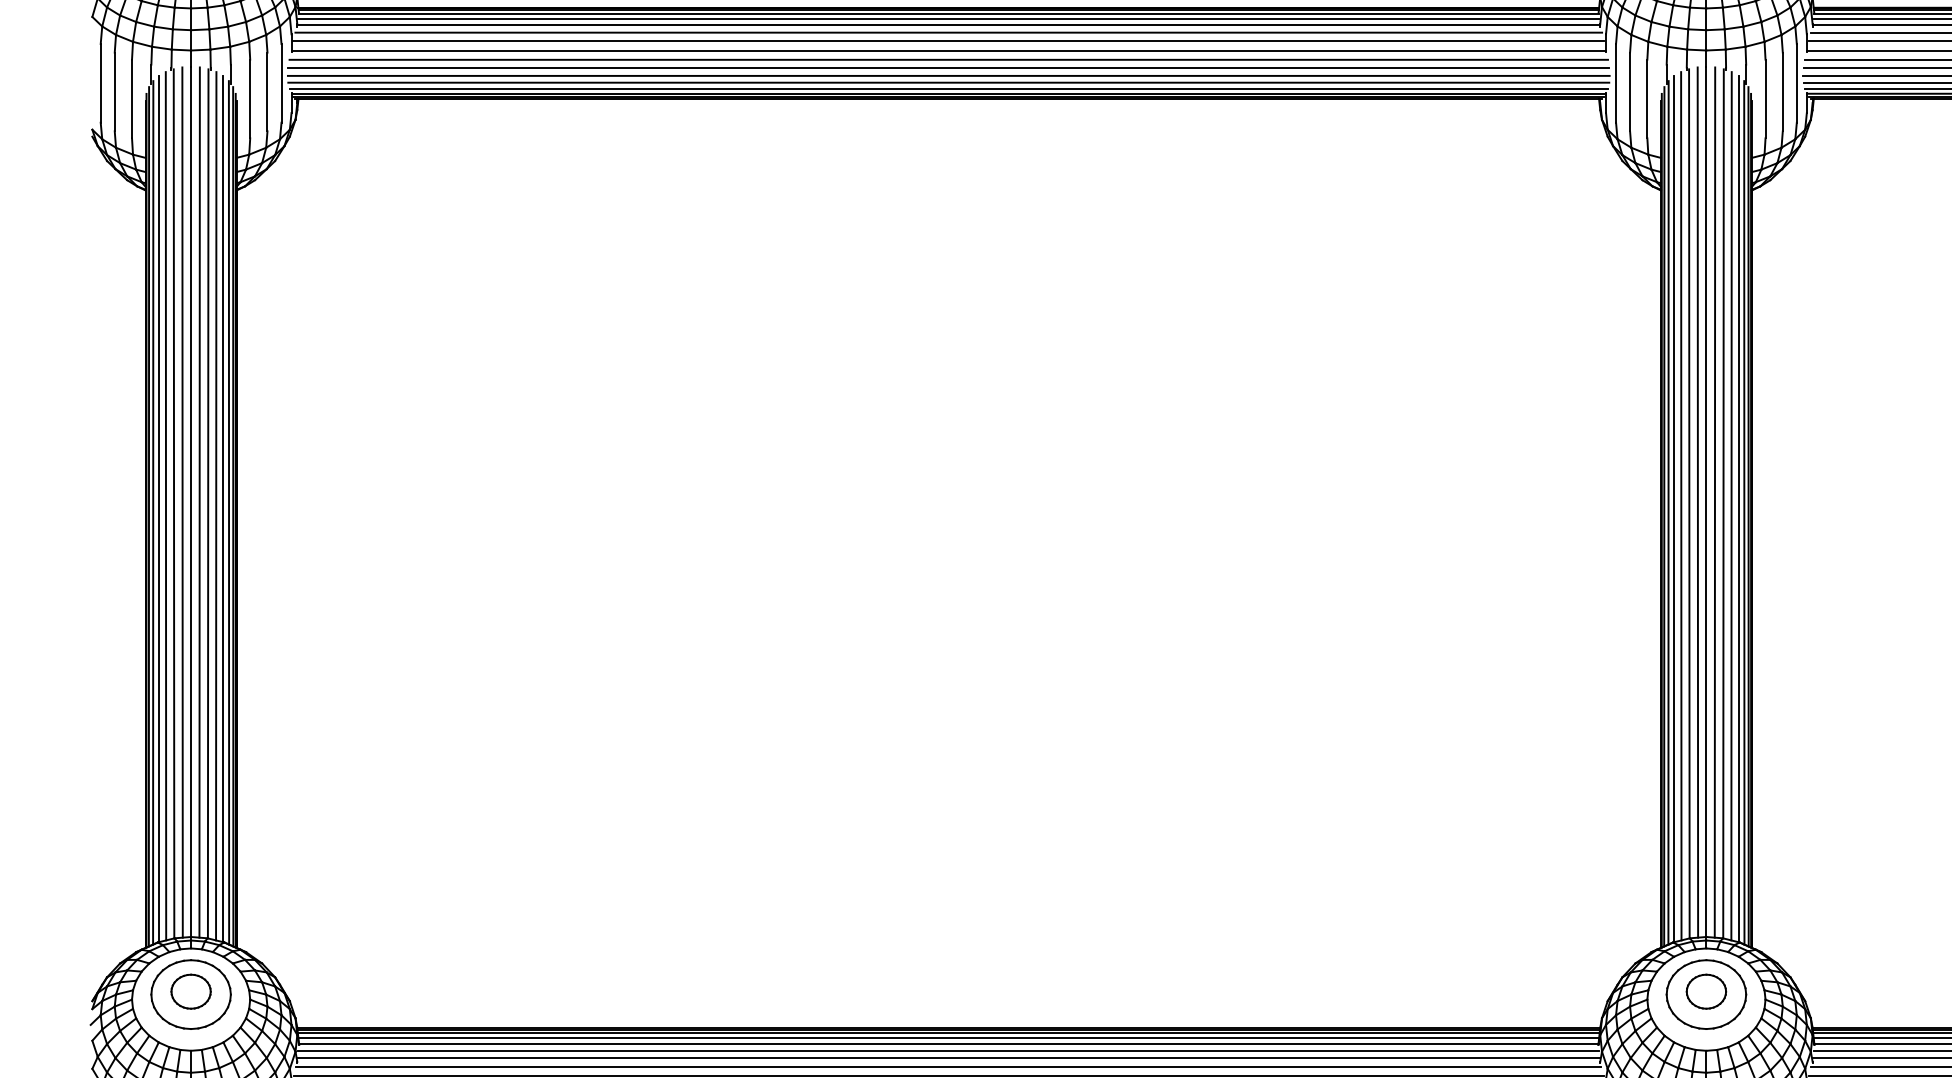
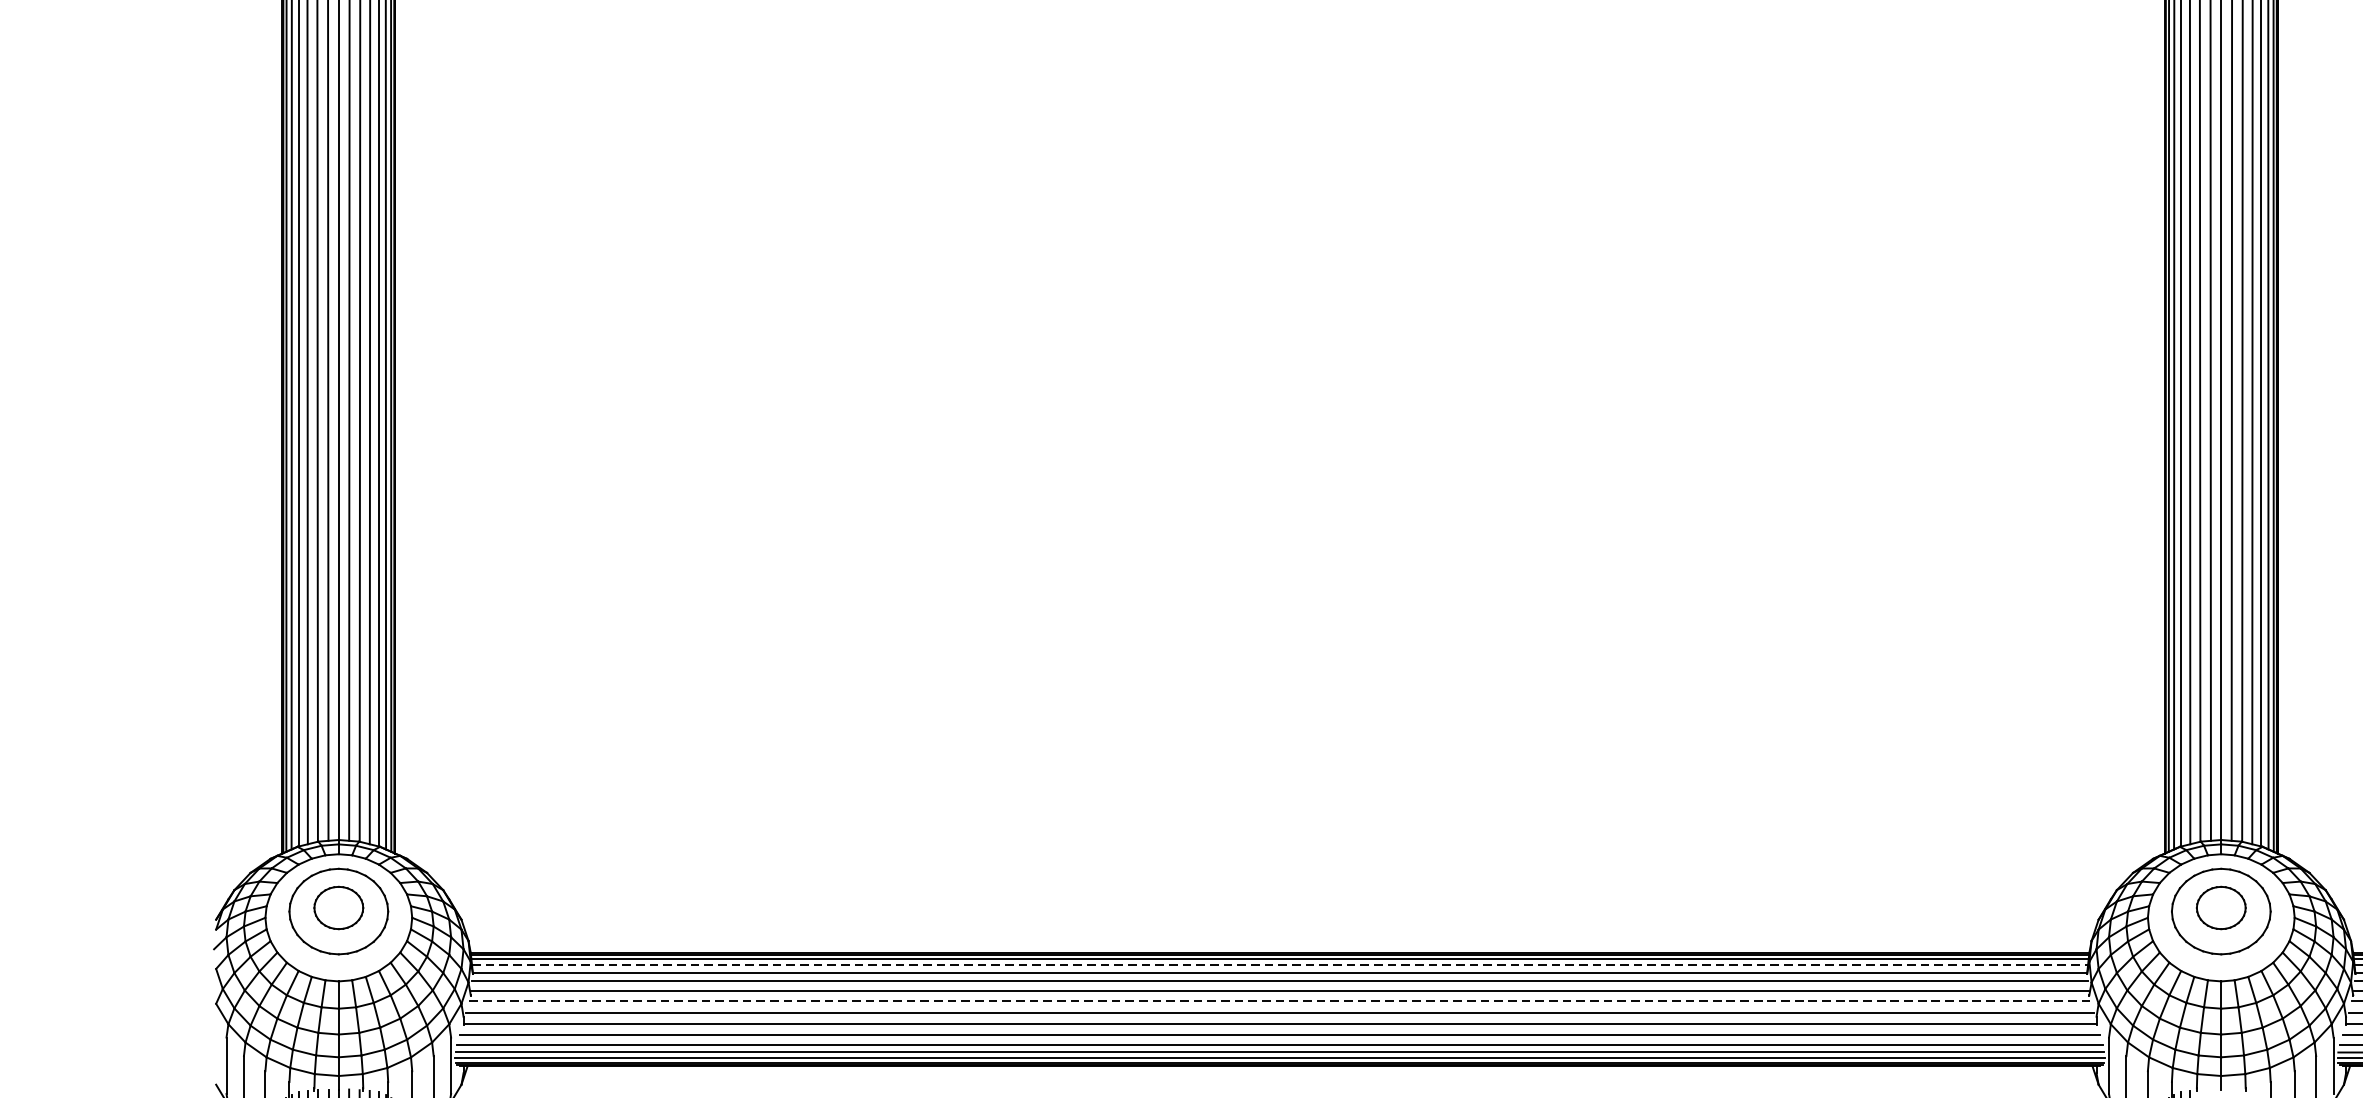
line: (949, 1037) -> (1280, 964), solid -> dashed
line: (948, 1066) -> (1279, 1000), solid -> dashed

